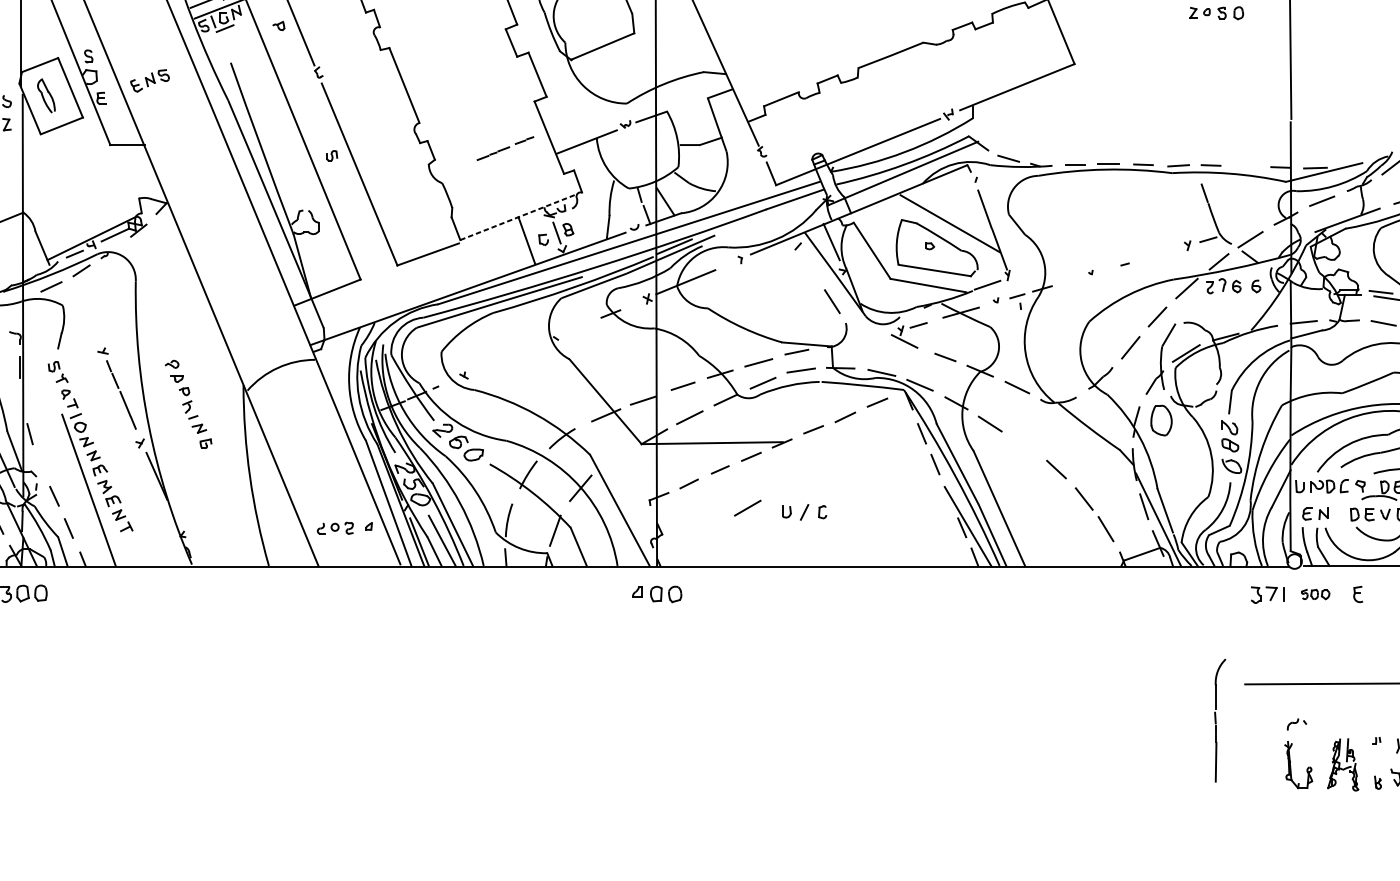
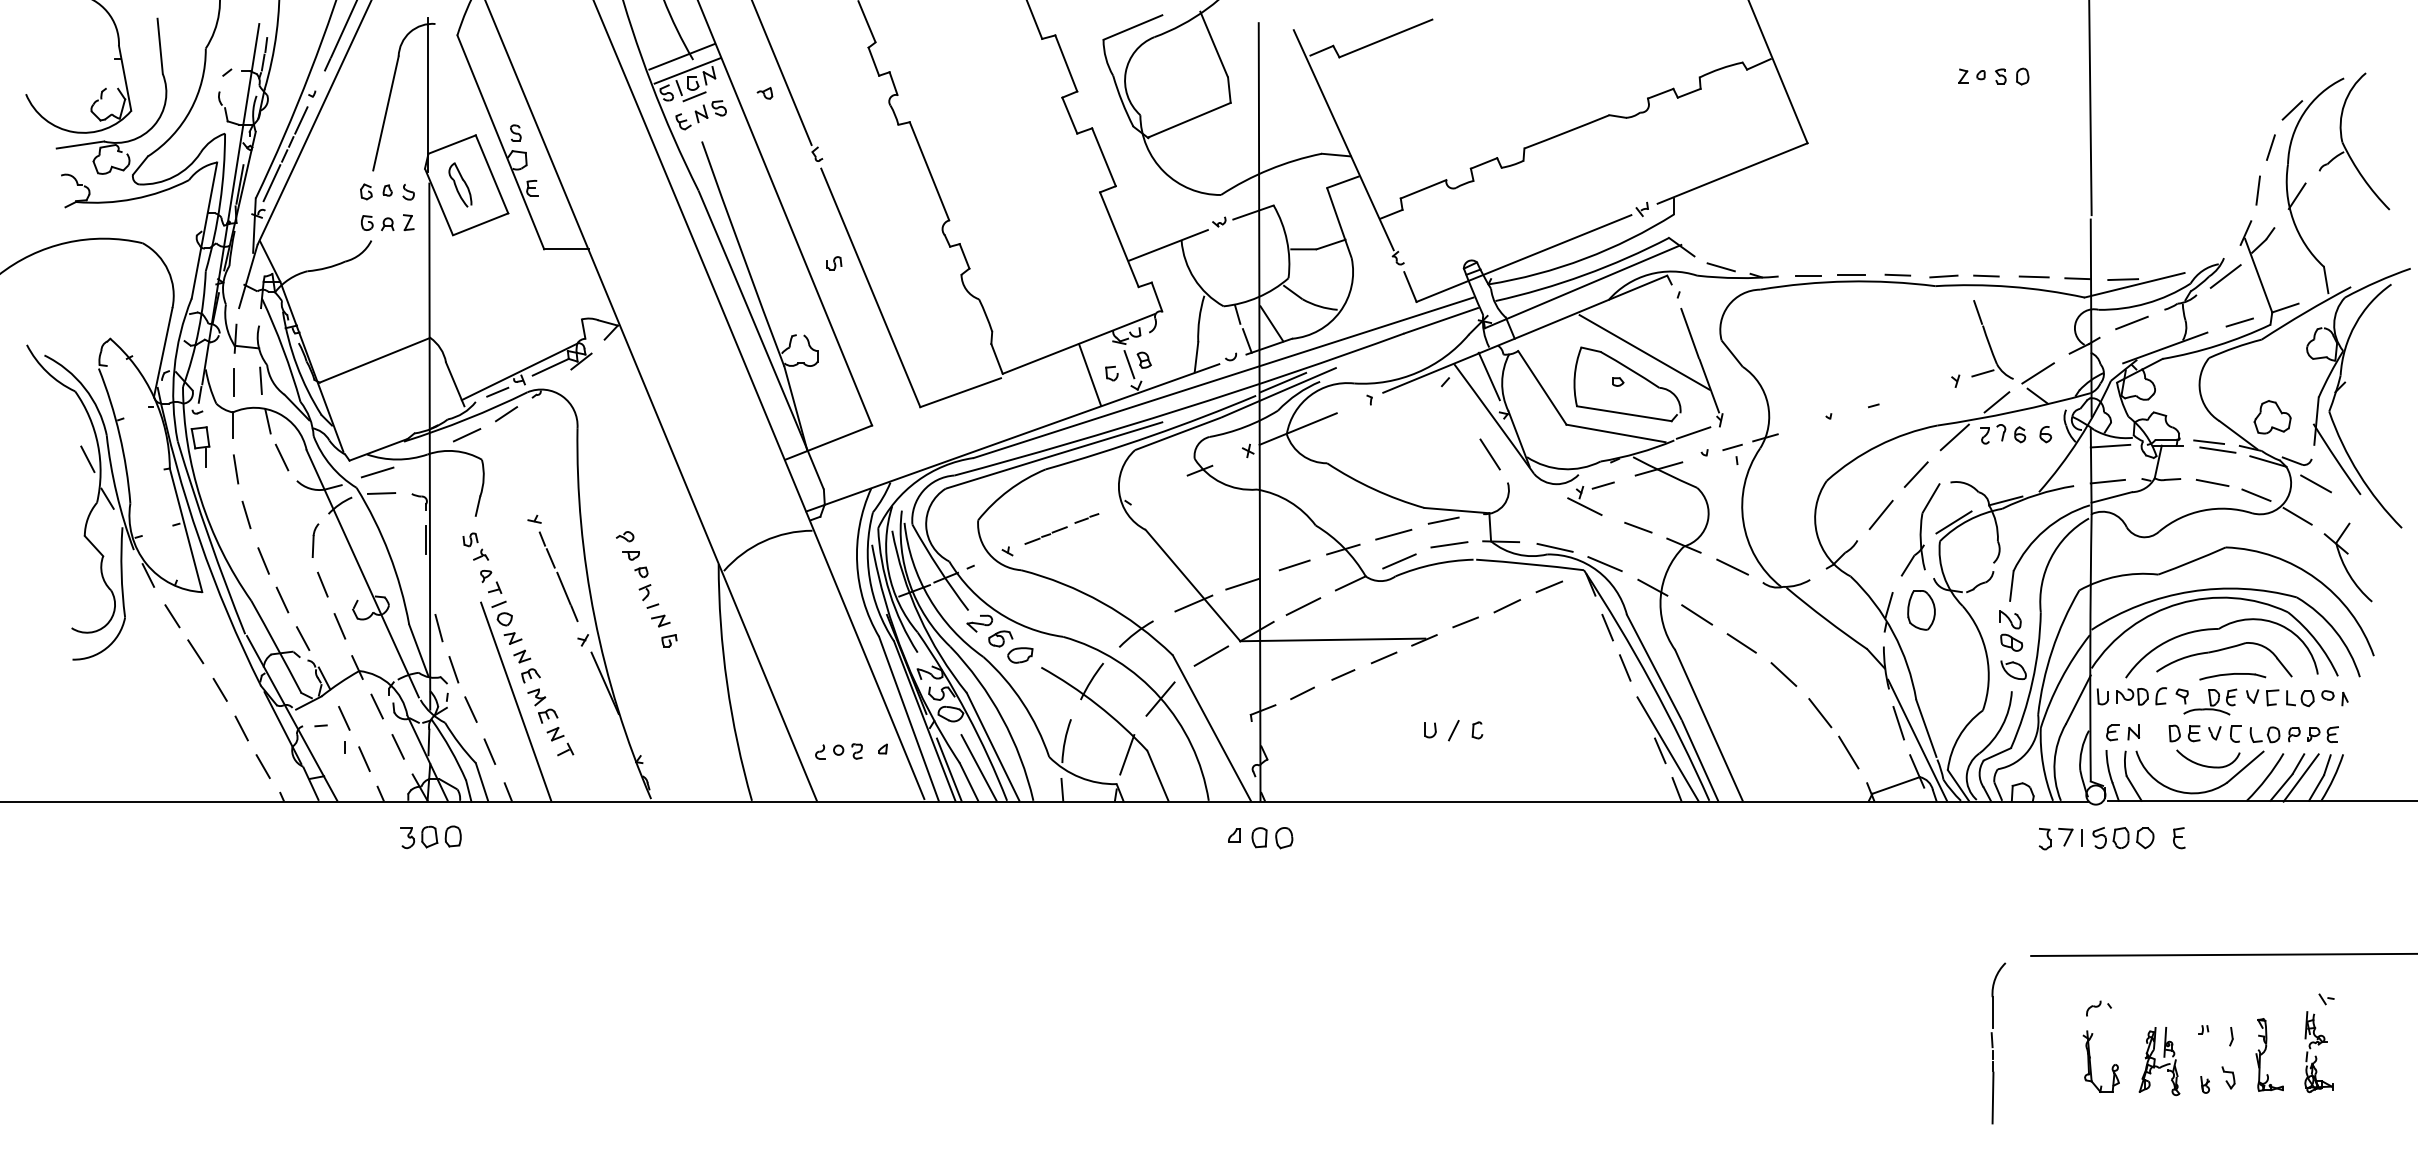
part: (149, 81) -> (700, 115), moved
part: (505, 148) -> (1061, 528), moved
line: (1247, 165) -> (2033, 276), added
line: (518, 216) -> (1079, 343), dashed -> solid
line: (1305, 294) -> (2110, 445), added
line: (1024, 445) -> (1741, 643), added
line: (41, 465) -> (453, 669), added
line: (747, 507) -> (1211, 655), moved
part: (1315, 594) -> (2123, 838), size x1.67
part: (1220, 720) -> (1998, 1043), moved

